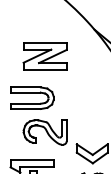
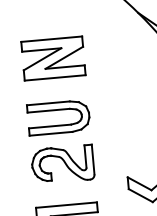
part: (44, 56) -> (52, 58), moved
part: (44, 132) -> (61, 164), moved

